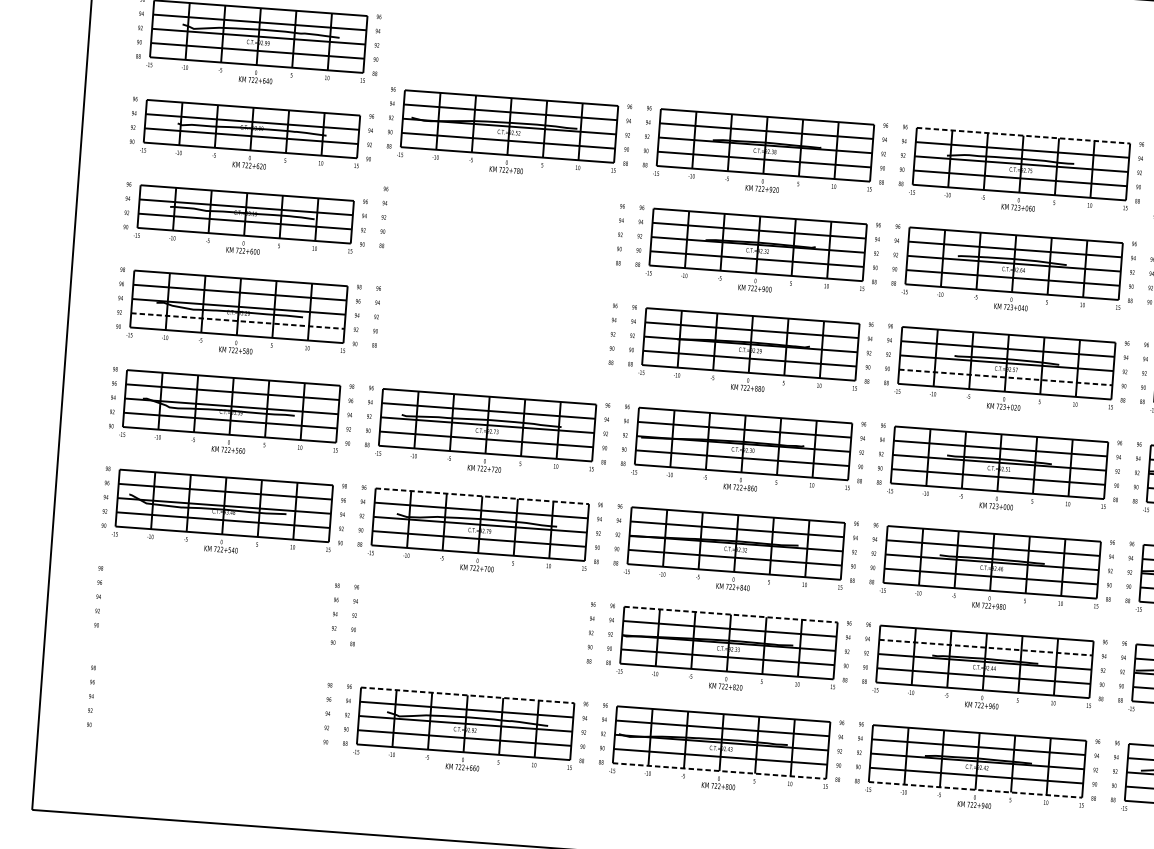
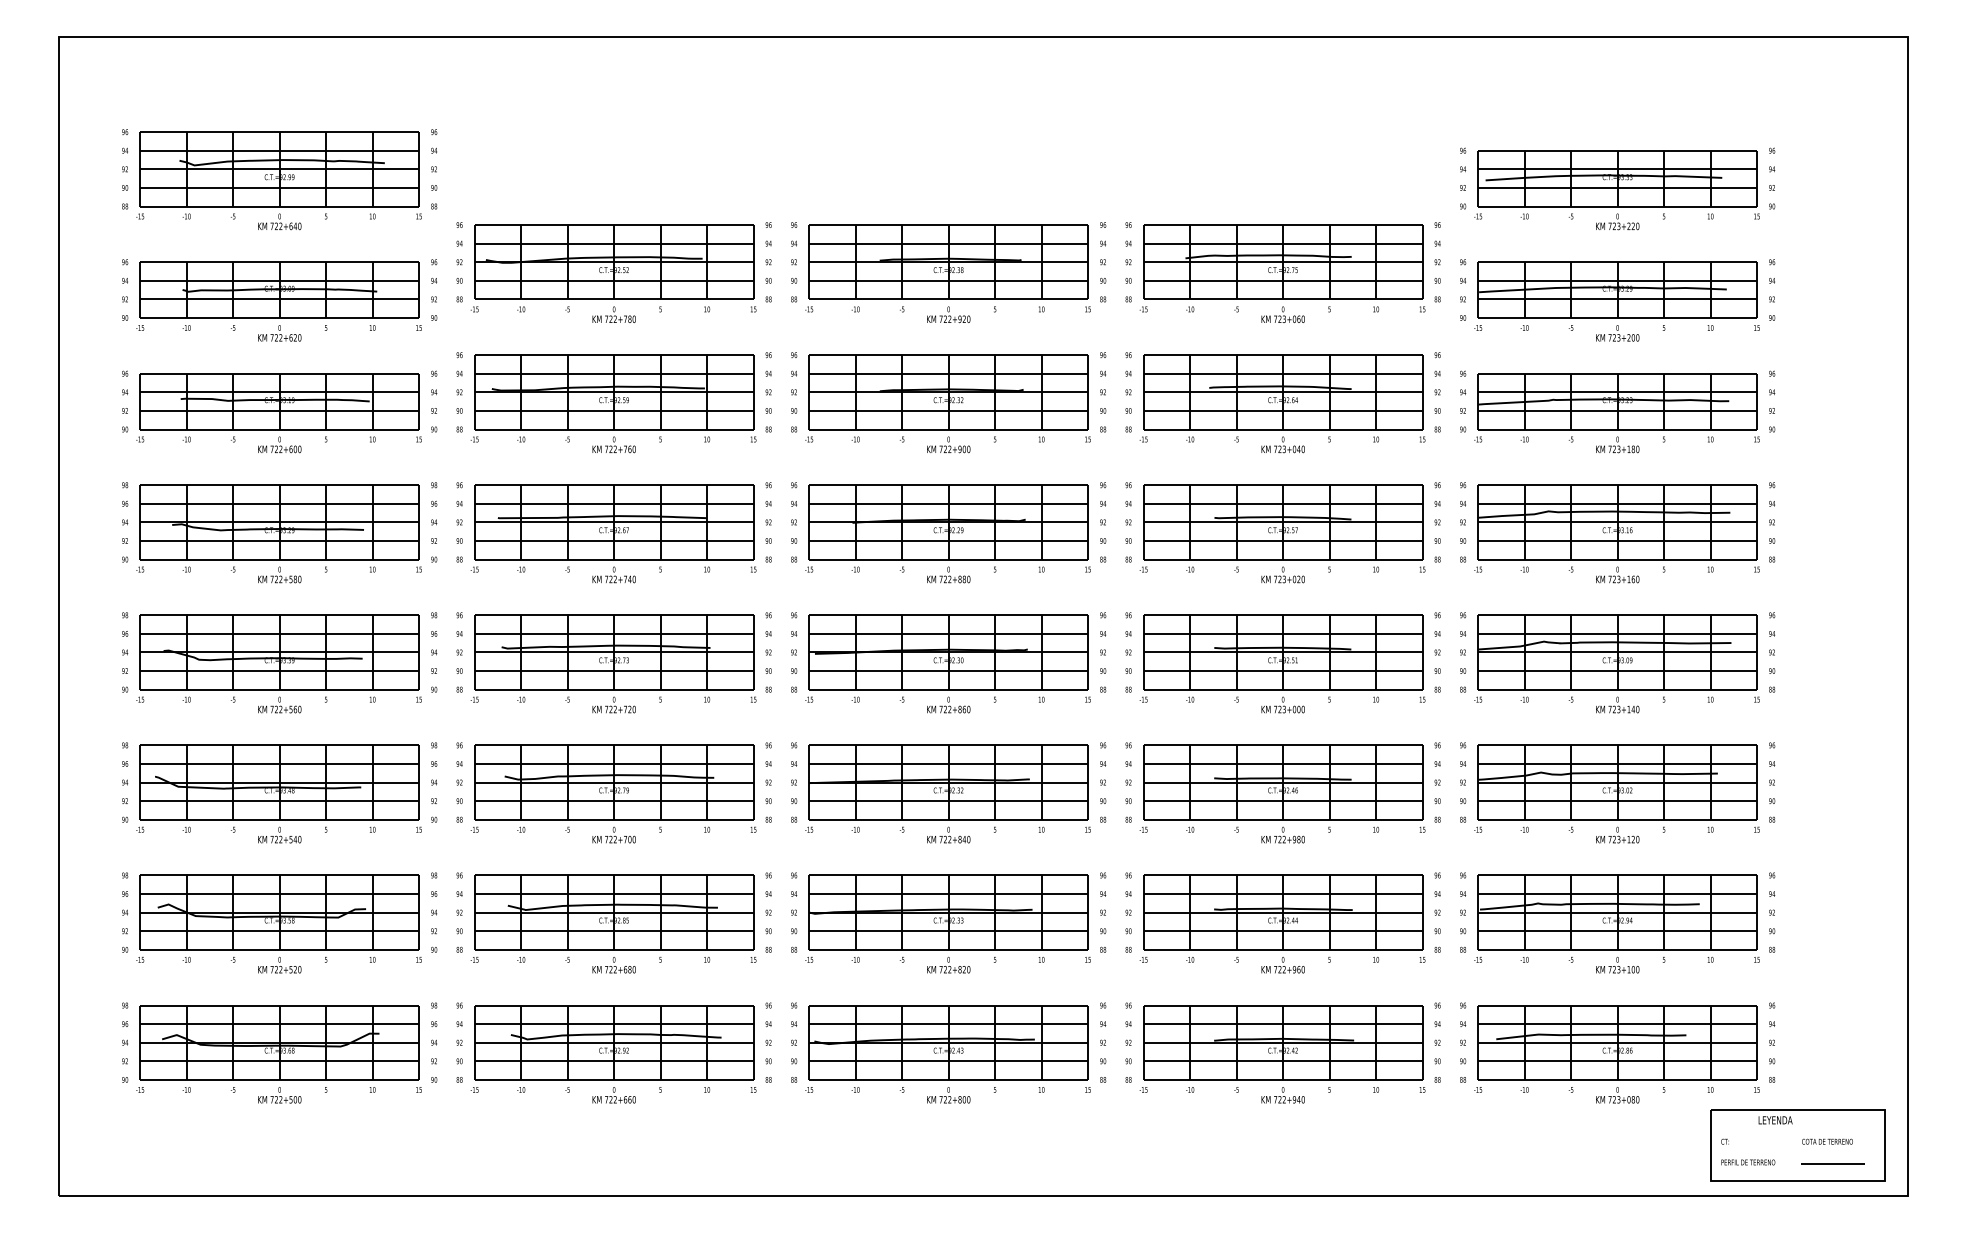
line: (1023, 136) -> (1283, 225), dashed -> solid
part: (501, 234) -> (613, 403), added
line: (238, 321) -> (280, 541), dashed -> solid
part: (493, 334) -> (613, 533), added
line: (1006, 377) -> (1283, 541), dashed -> solid
line: (482, 496) -> (614, 745), dashed -> solid
part: (215, 613) -> (278, 923), added
line: (731, 614) -> (949, 875), dashed -> solid
part: (471, 632) -> (613, 923), added
line: (986, 647) -> (1283, 894), dashed -> solid
line: (468, 695) -> (614, 1005), dashed -> solid
part: (208, 713) -> (278, 1054), added
line: (720, 770) -> (949, 1079), dashed -> solid
line: (975, 789) -> (1283, 1079), dashed -> solid

